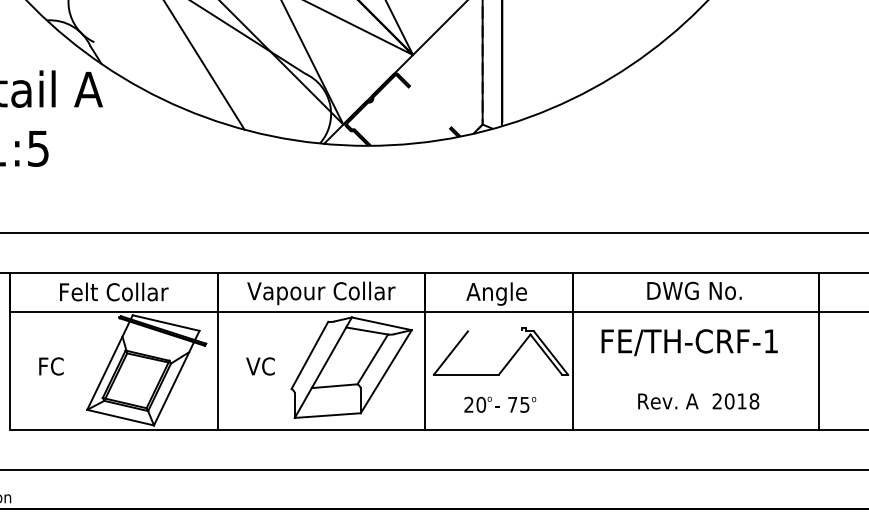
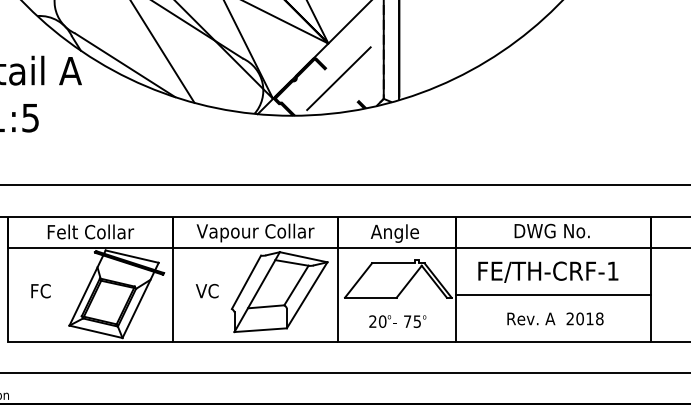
line: (157, 82) -> (125, 65), added
line: (425, 98) -> (338, 78), added
line: (494, 331) -> (393, 263), added
line: (696, 370) -> (553, 294), added

